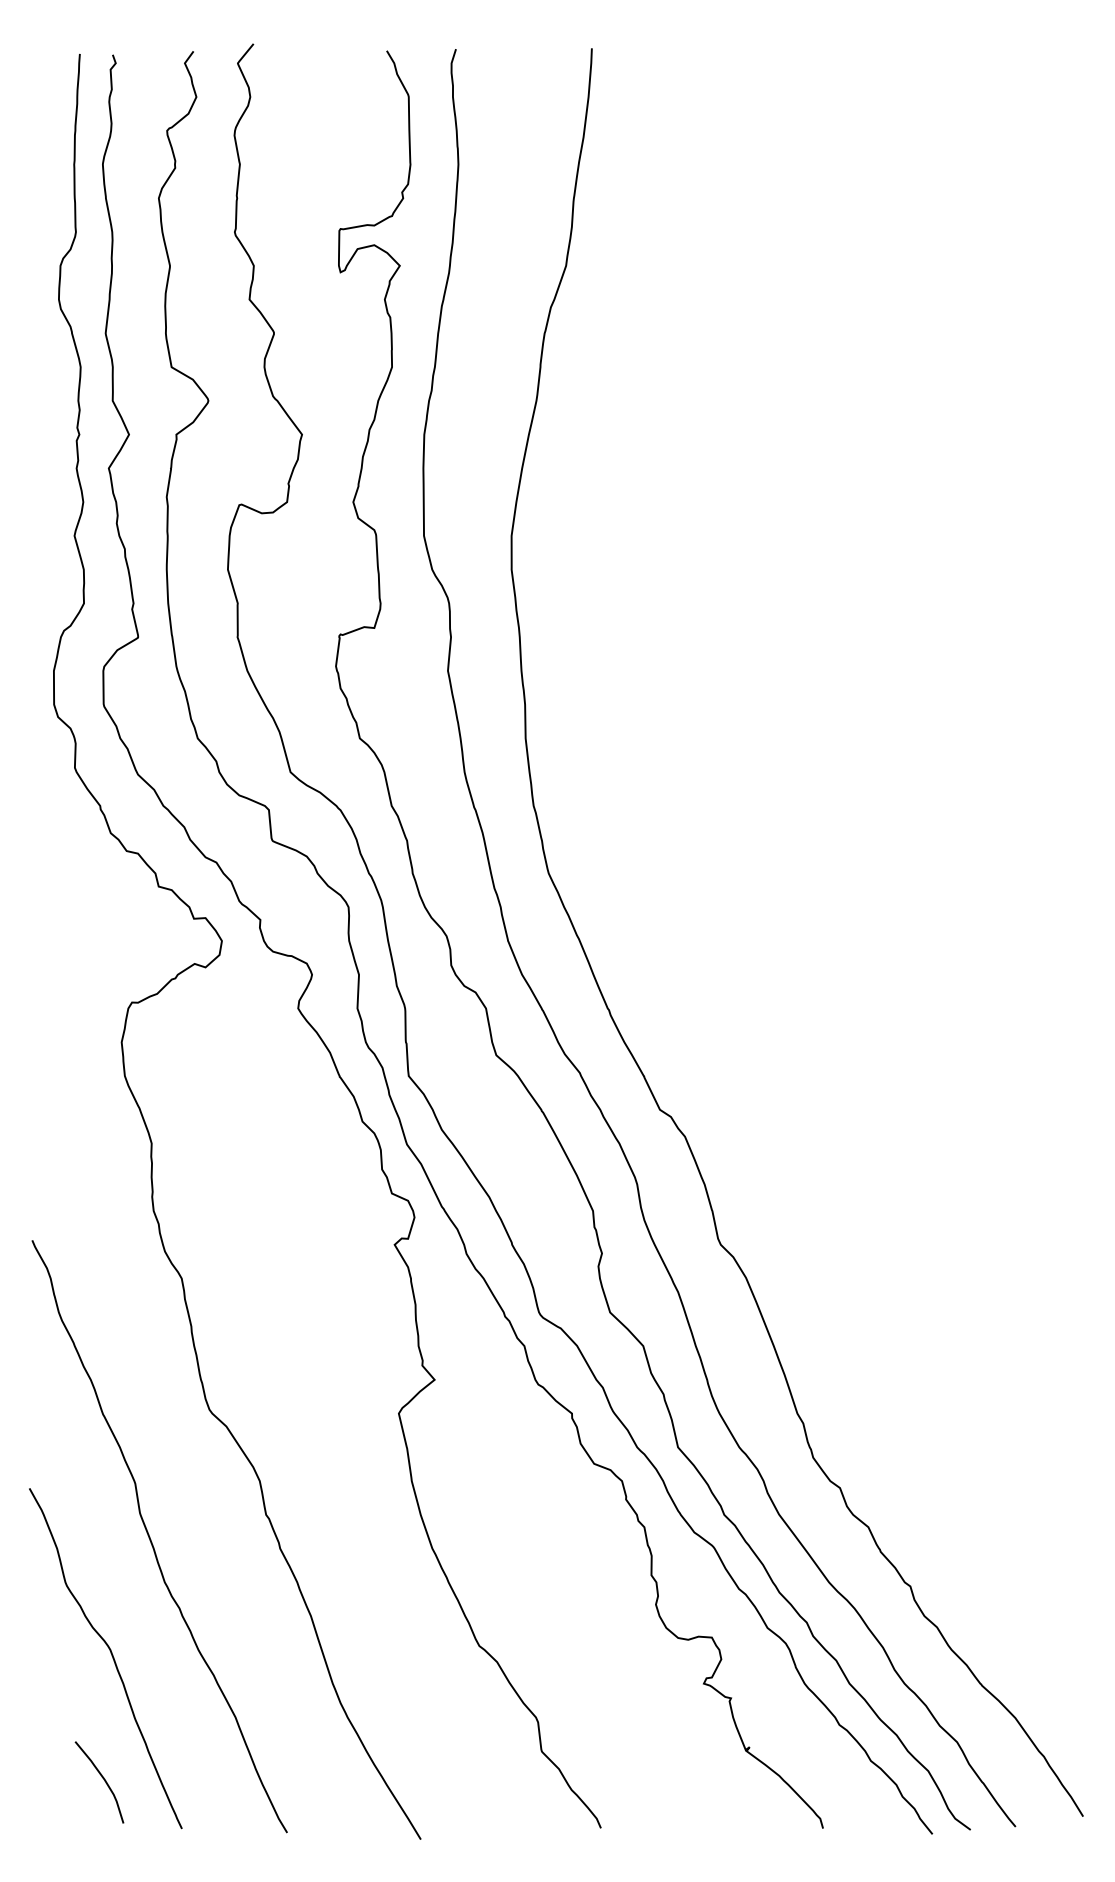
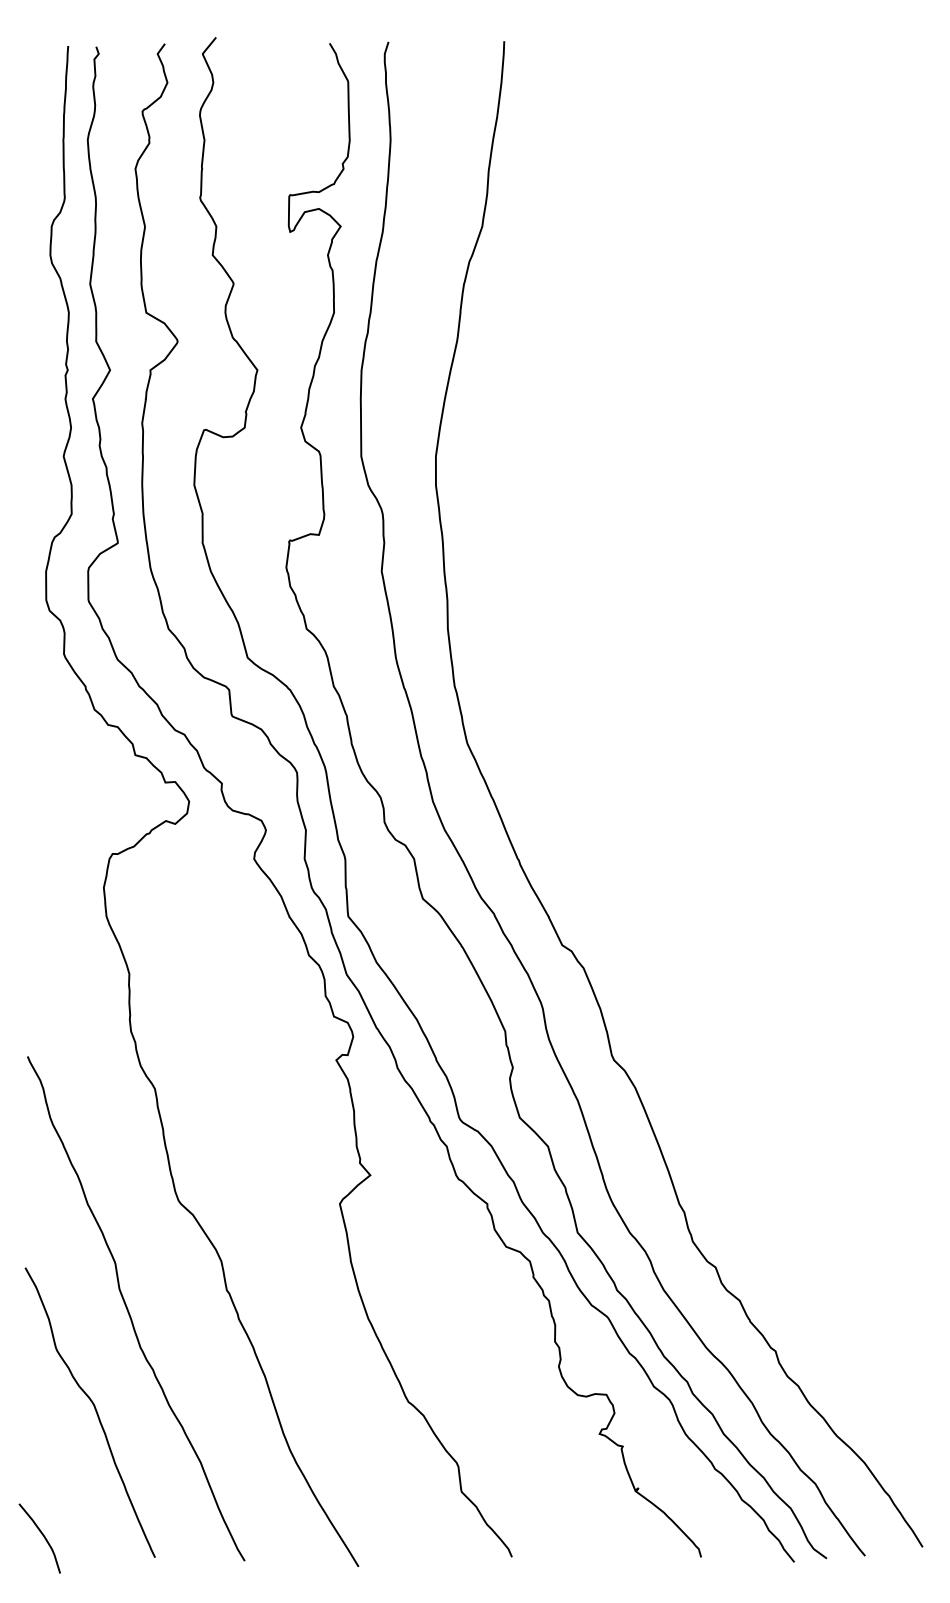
curve: (102, 1778) -> (42, 1535), moved

